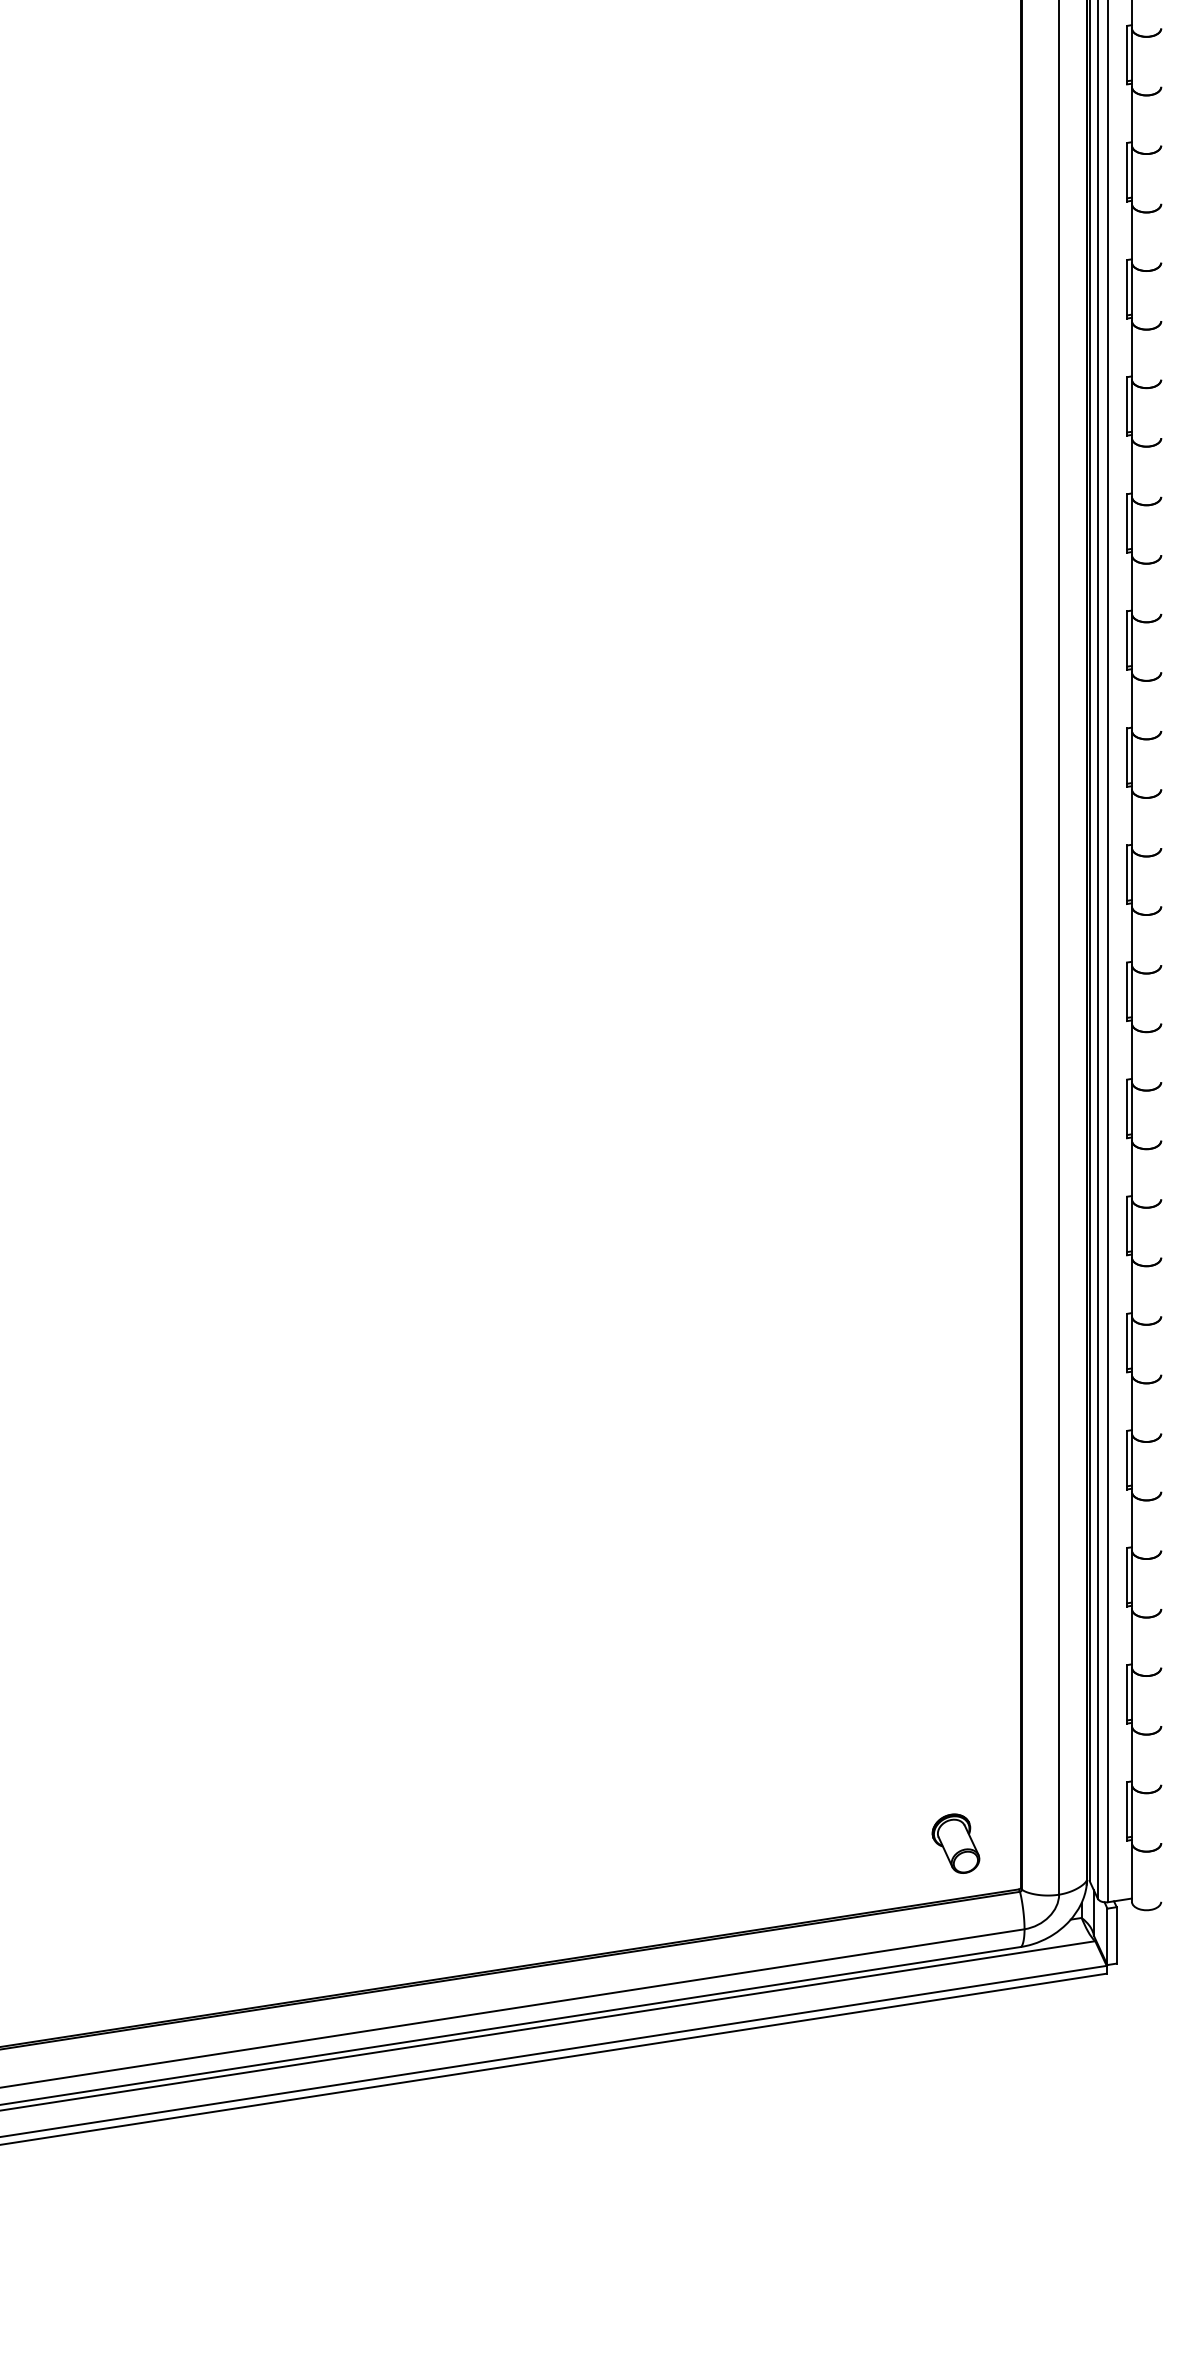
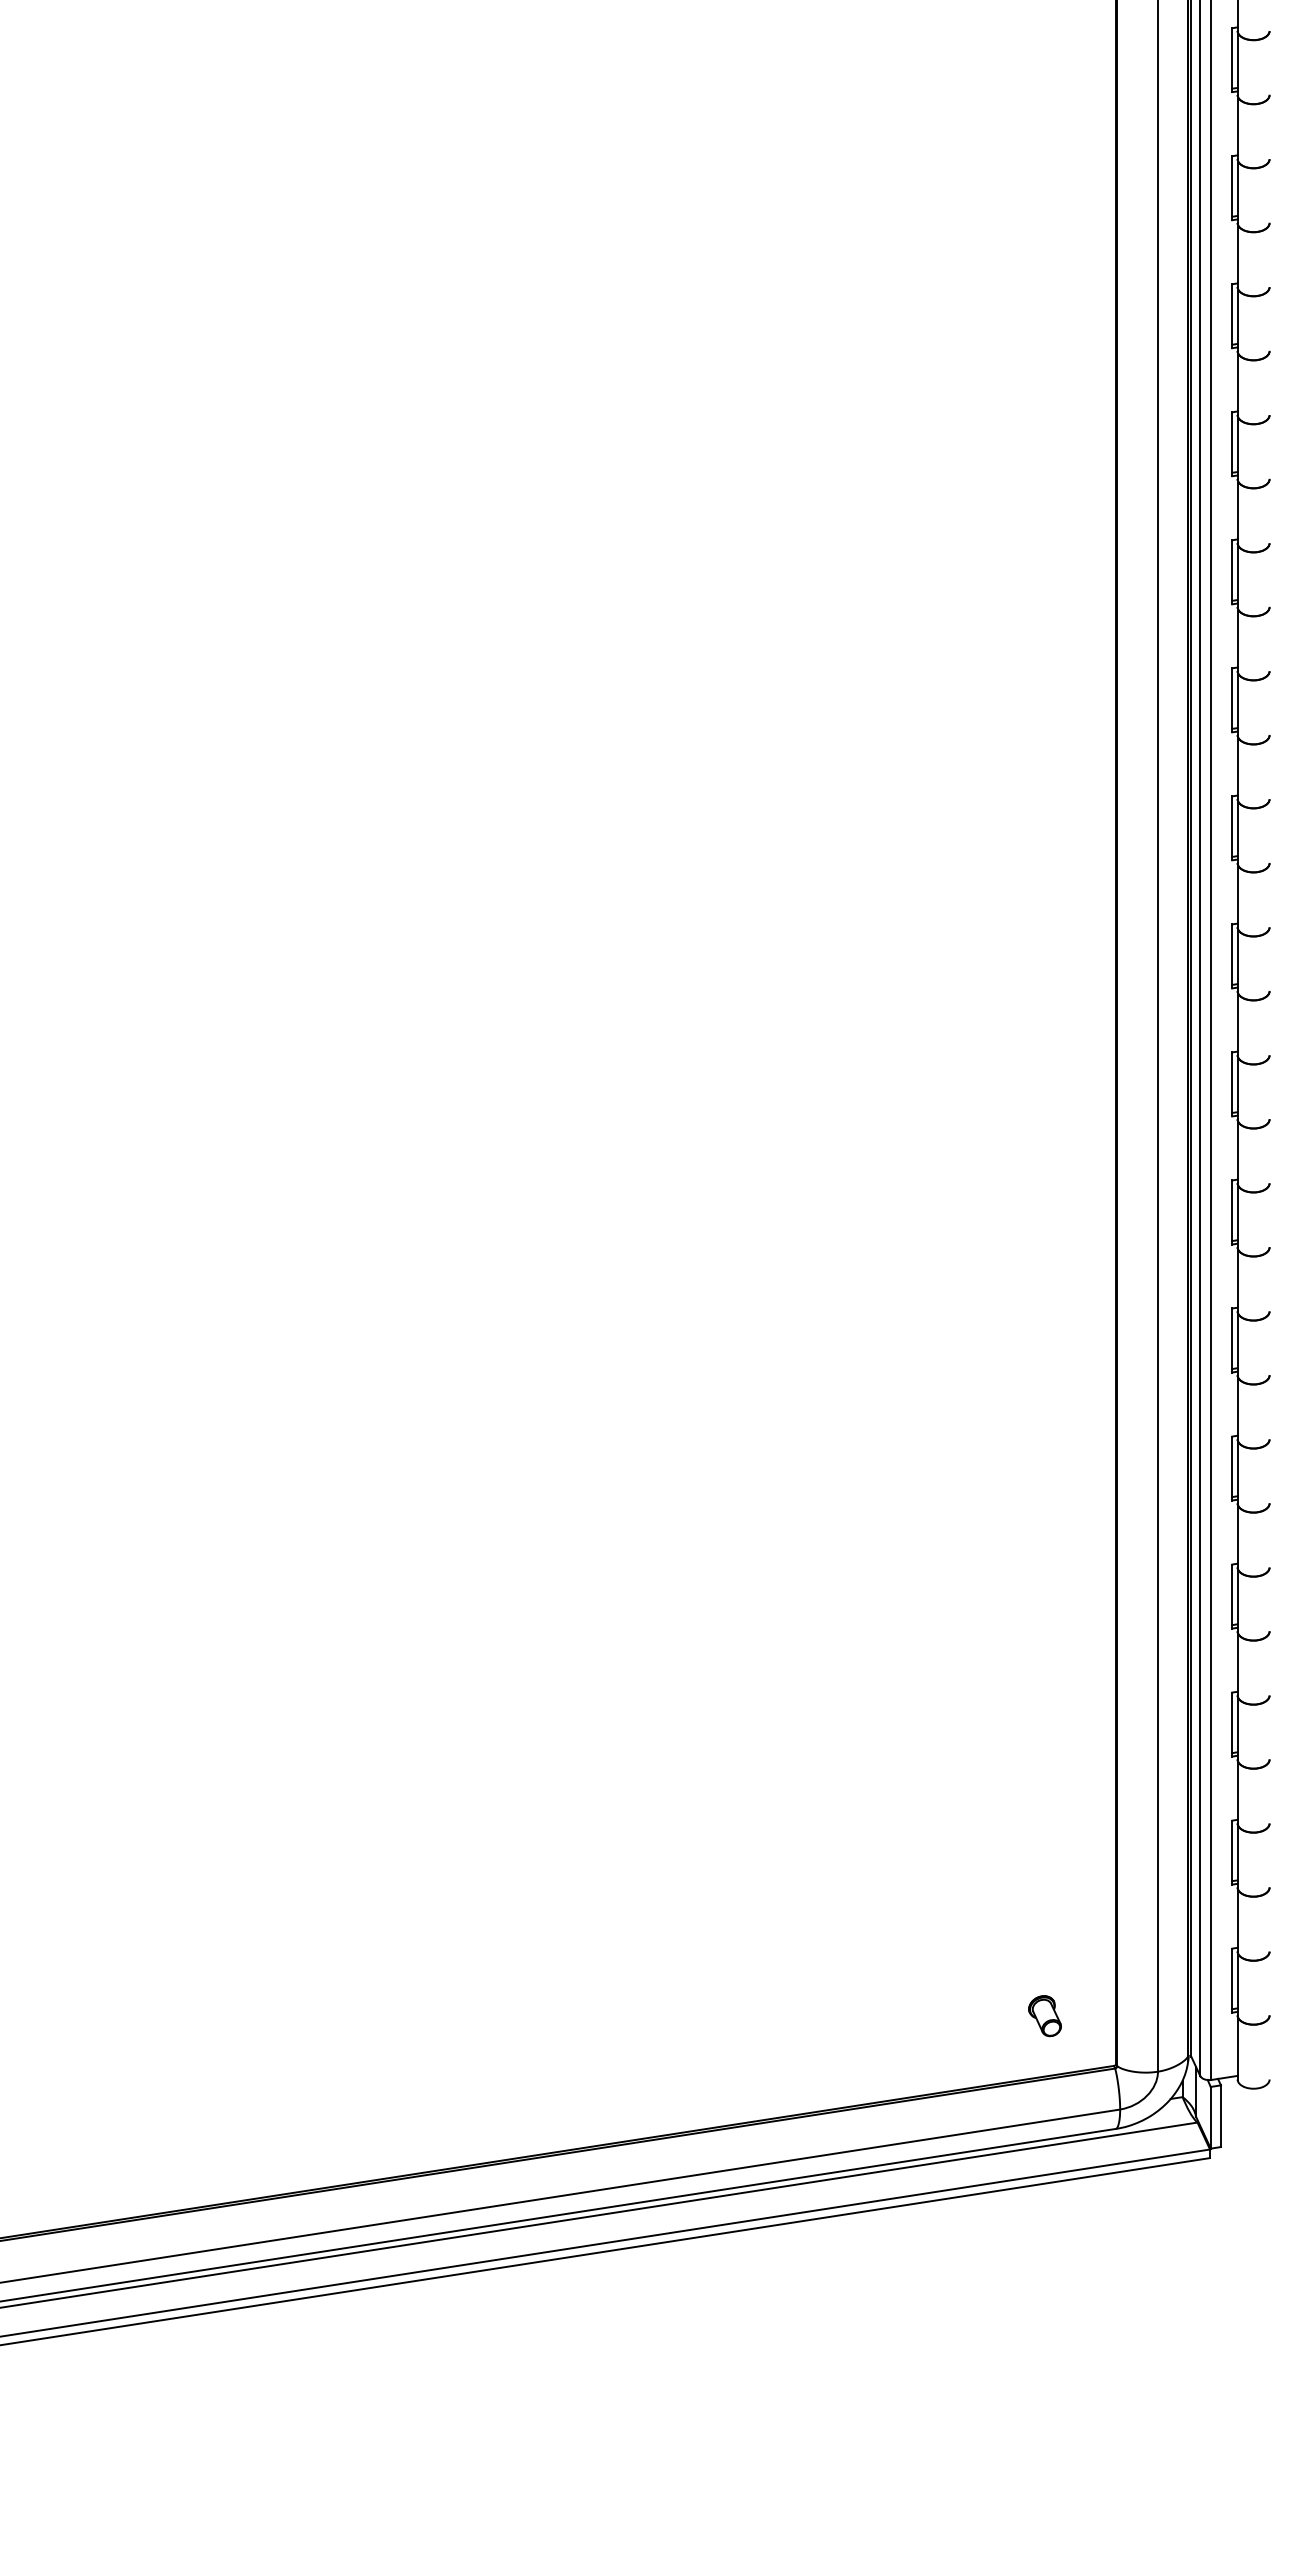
part: (955, 1844) -> (1044, 2016), size x0.62

